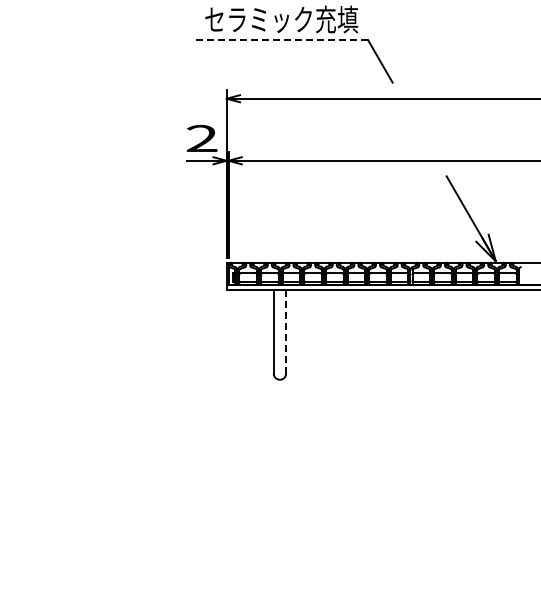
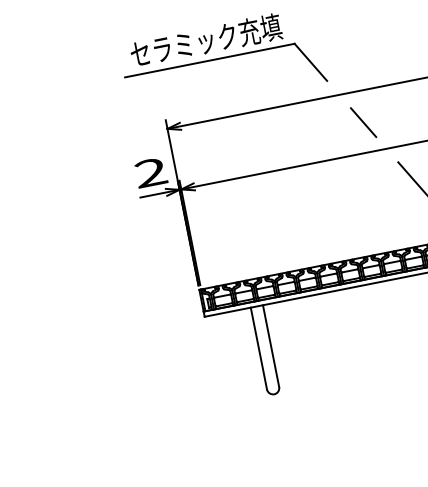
line: (281, 39) -> (209, 60), dashed -> solid
line: (419, 130) -> (362, 122), added
line: (286, 331) -> (271, 345), dashed -> solid

